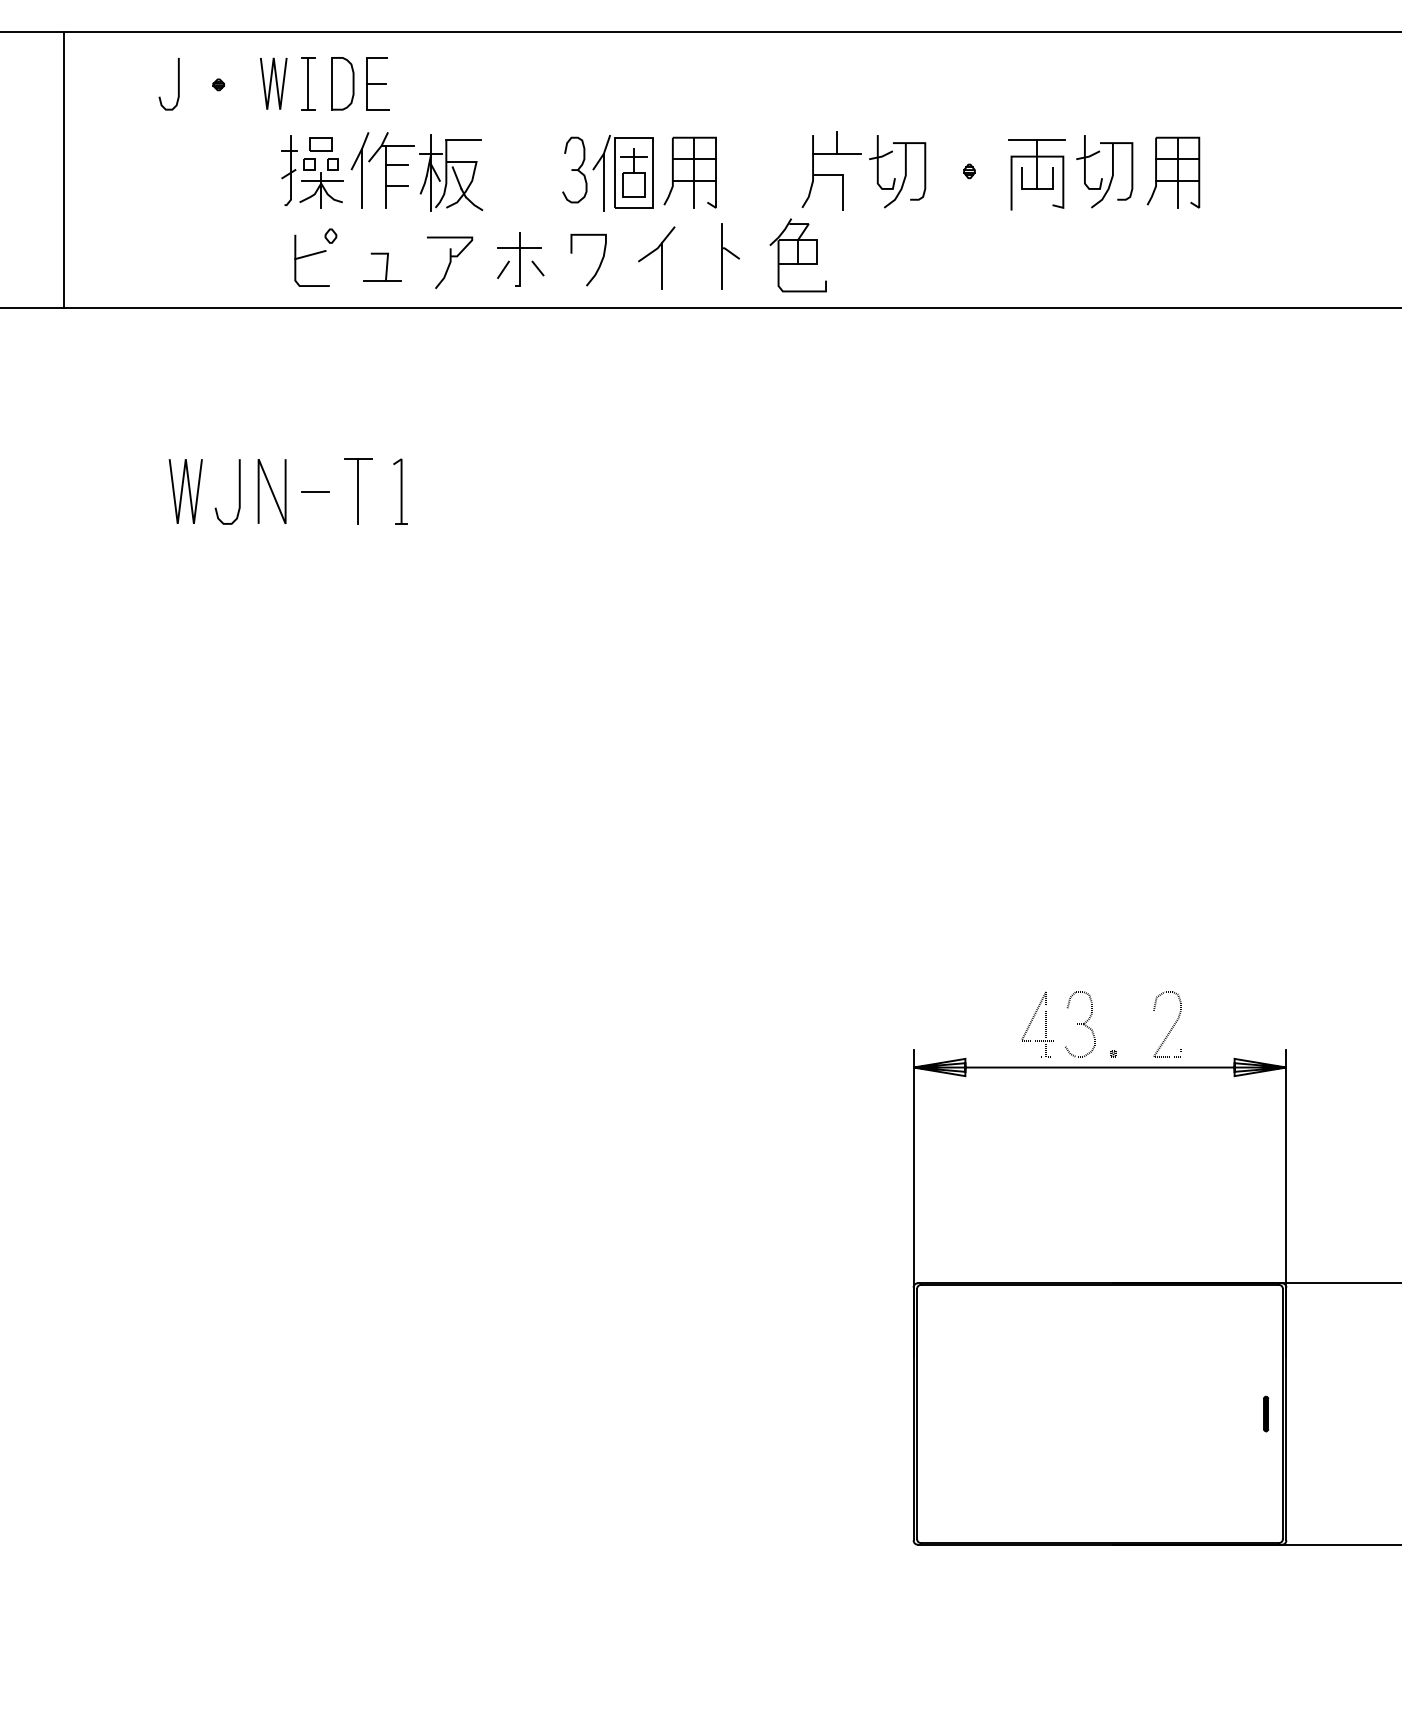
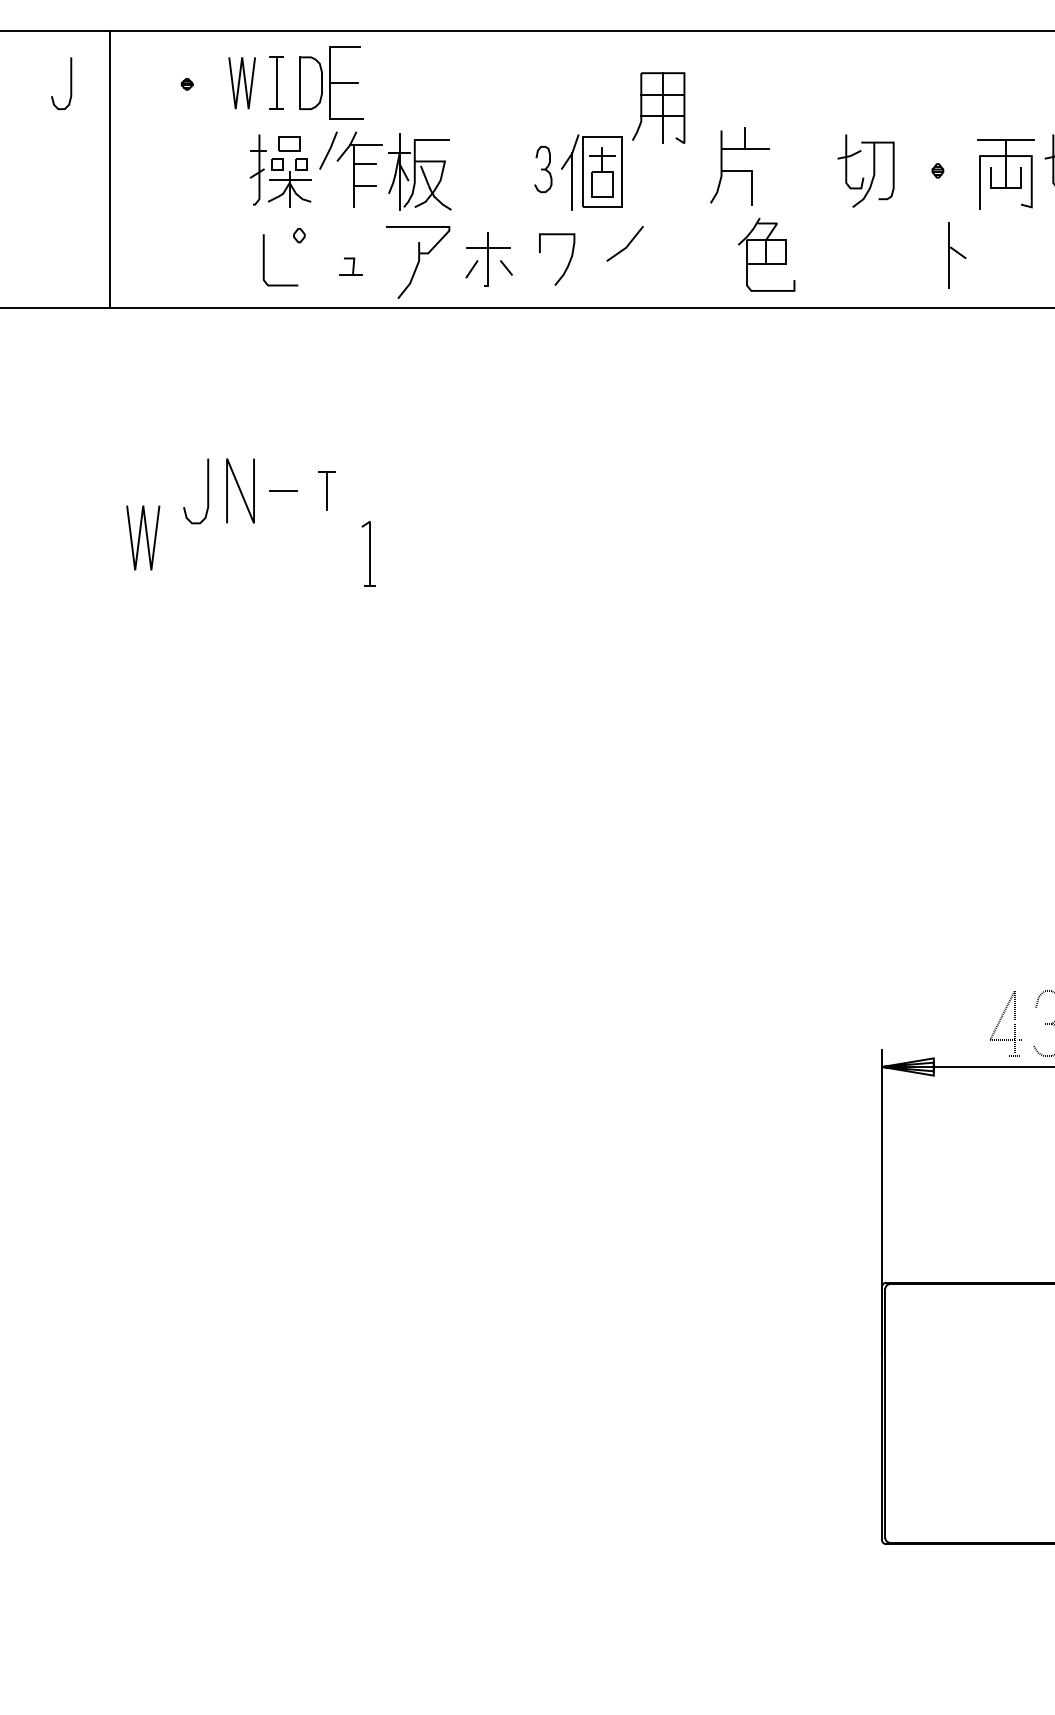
part: (377, 83) -> (345, 82), size x1.4
curve: (177, 84) -> (69, 83), moved
part: (574, 169) -> (542, 168), size x0.7
line: (64, 170) -> (109, 169), moved
part: (831, 170) -> (739, 165), moved
part: (689, 172) -> (657, 107), moved
line: (362, 177) -> (330, 176), removed
line: (310, 255) -> (278, 254), removed
part: (730, 256) -> (956, 255), moved
part: (450, 262) -> (418, 261), size x1.4
line: (662, 265) -> (630, 264), removed
part: (382, 266) -> (350, 265), size x0.6
line: (182, 491) -> (139, 537), moved
part: (358, 491) -> (326, 490), size x0.6
part: (400, 491) -> (368, 553), moved

